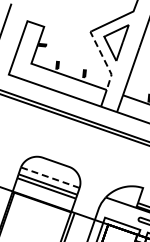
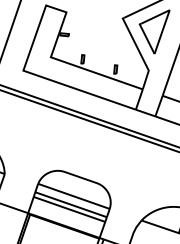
line: (104, 60) -> (140, 53), dashed -> solid
line: (49, 177) -> (72, 196), dashed -> solid

